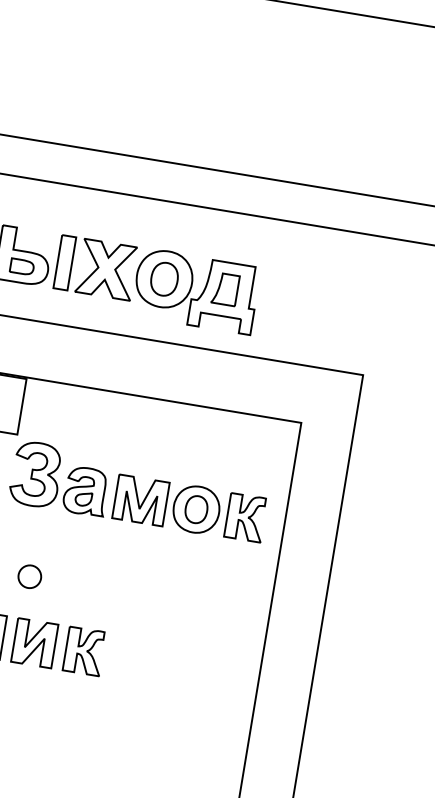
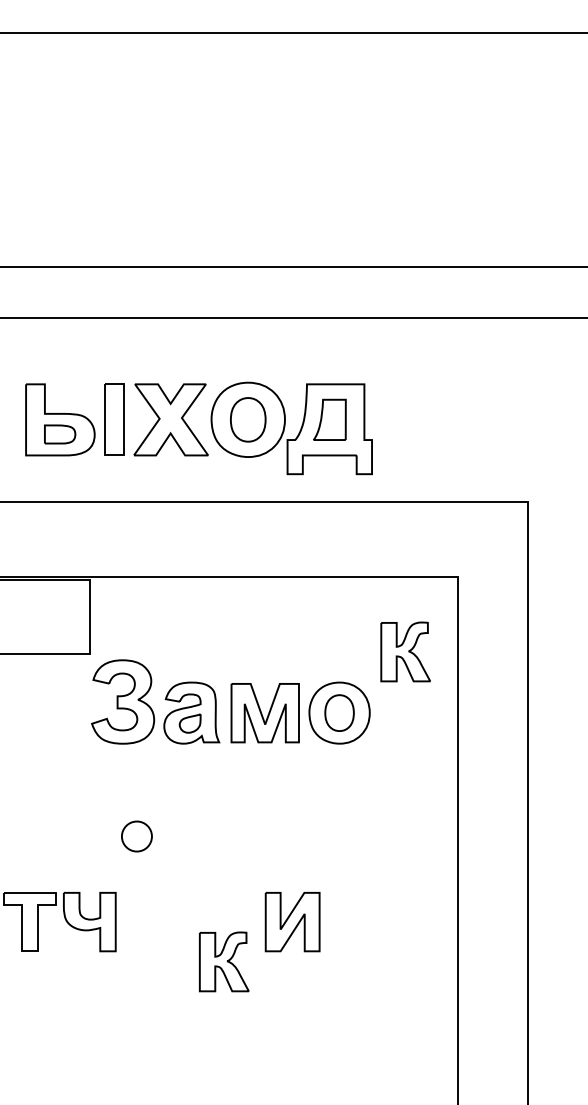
part: (245, 517) -> (405, 651), moved
part: (34, 643) -> (292, 922), moved
part: (84, 651) -> (224, 961), moved

